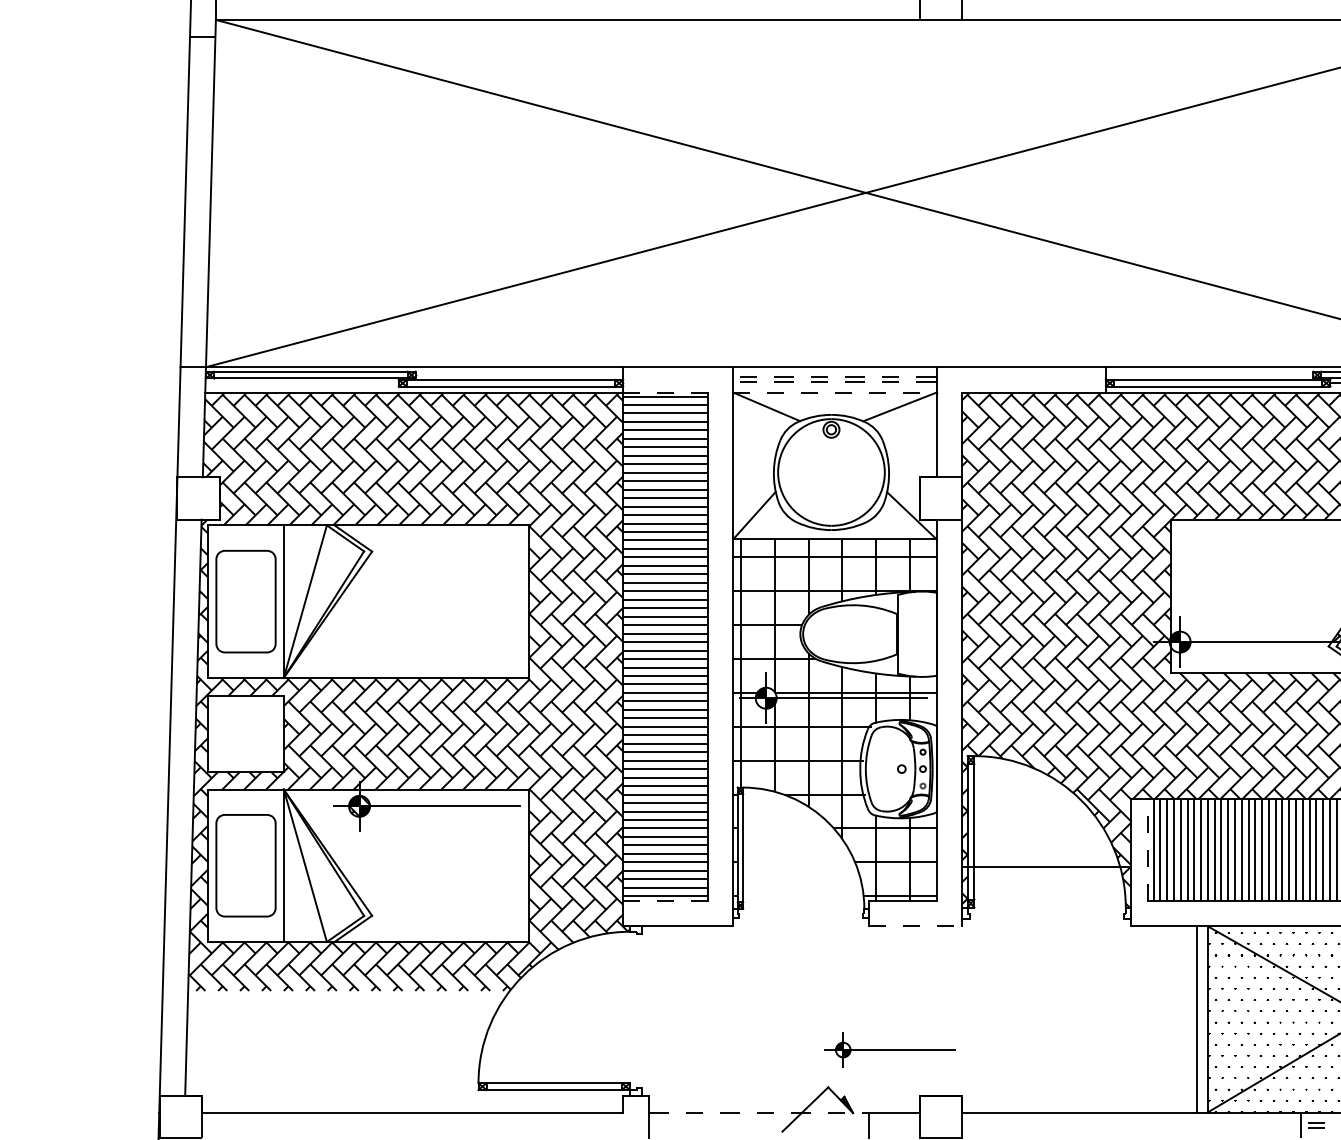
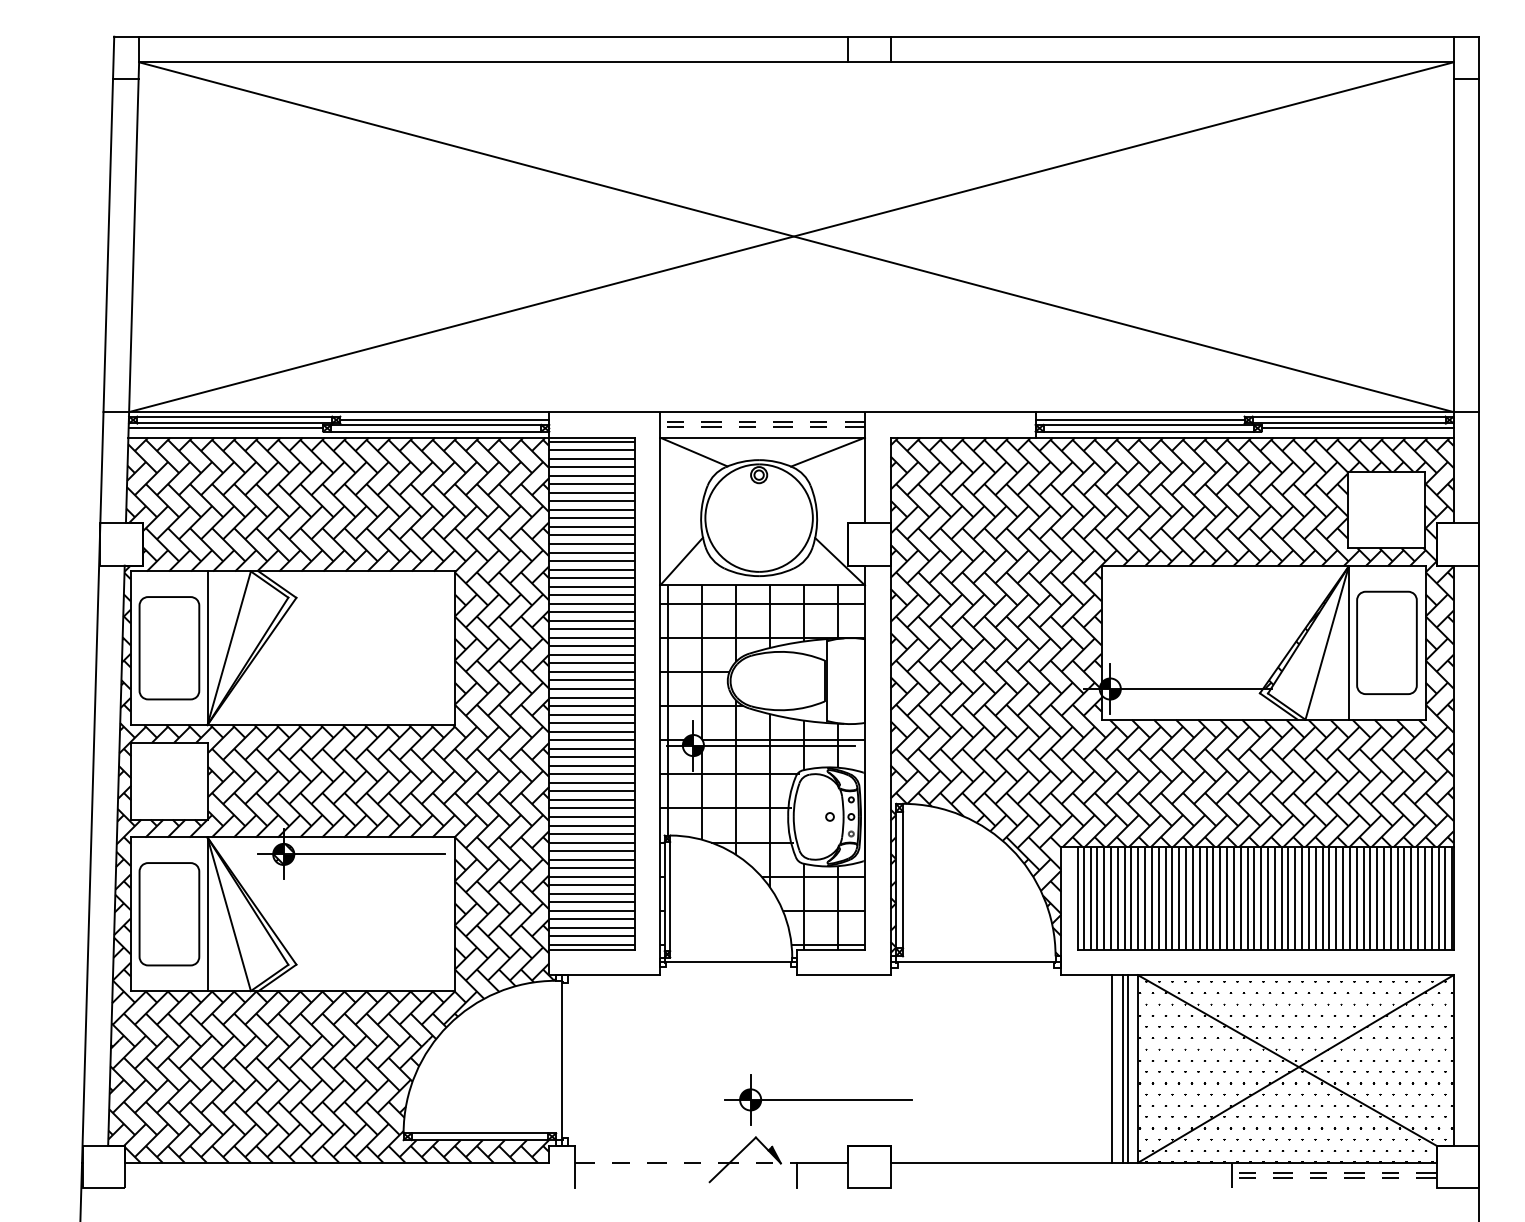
line: (519, 375) -> (444, 420), added
line: (1209, 375) -> (1139, 420), added
line: (301, 383) -> (225, 428), added
line: (665, 392) -> (591, 437), dashed -> solid
line: (835, 392) -> (763, 437), dashed -> solid
line: (1148, 849) -> (1078, 897), dashed -> solid
line: (1046, 866) -> (975, 962), moved
line: (665, 900) -> (591, 949), dashed -> solid
line: (801, 913) -> (728, 962), added
line: (915, 926) -> (843, 975), dashed -> solid
line: (636, 1010) -> (562, 1060), added
line: (1182, 1018) -> (1112, 1068), added
line: (1192, 1018) -> (1122, 1068), added
part: (890, 1049) -> (818, 1099), size x1.43
hatch: (403, 1051) -> (328, 1101), added

